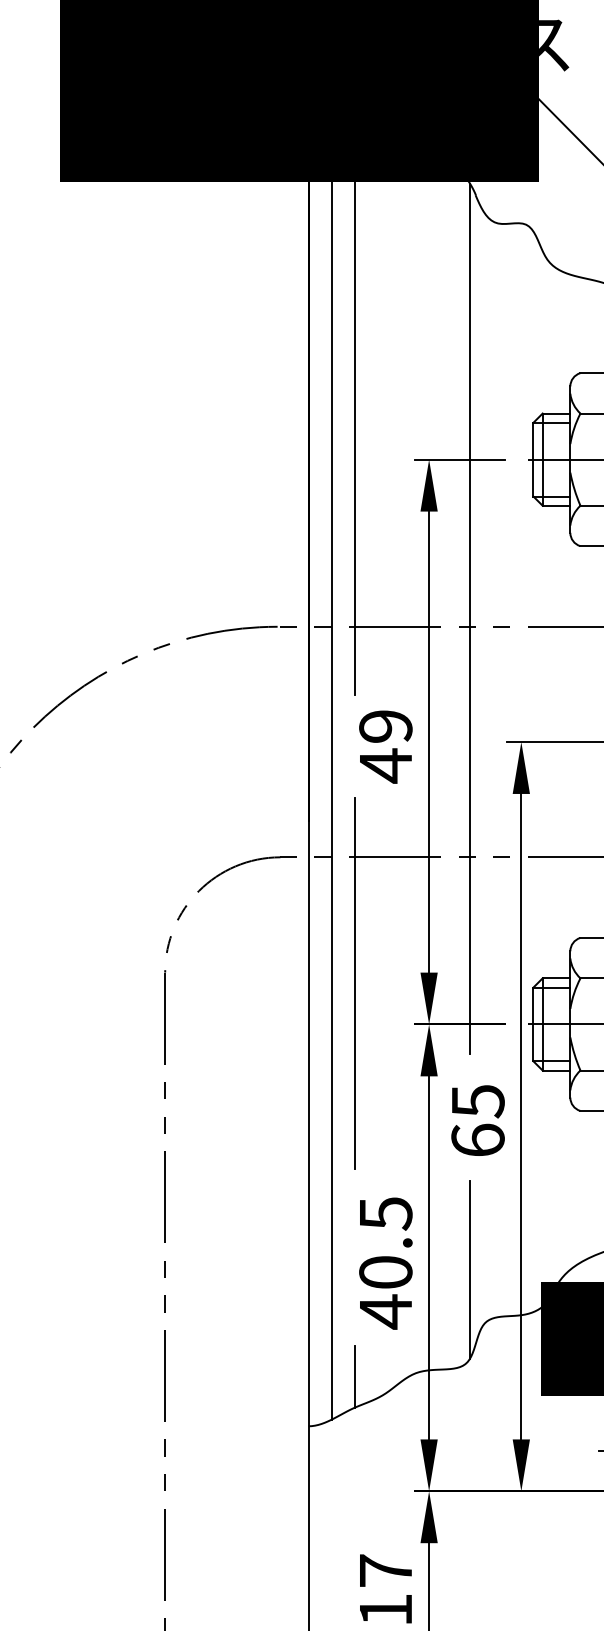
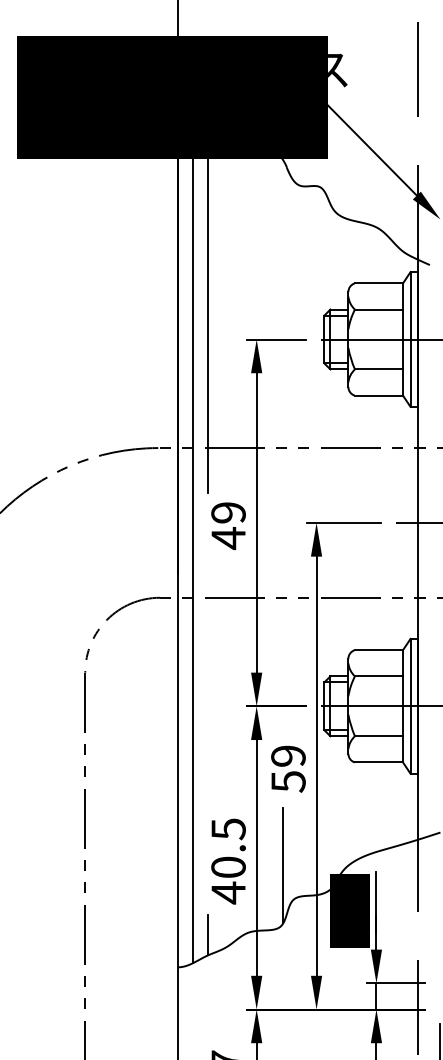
line: (470, 618) -> (283, 442), removed
line: (354, 983) -> (208, 679), removed
text: (478, 1120) -> (288, 768), 65 -> 59

